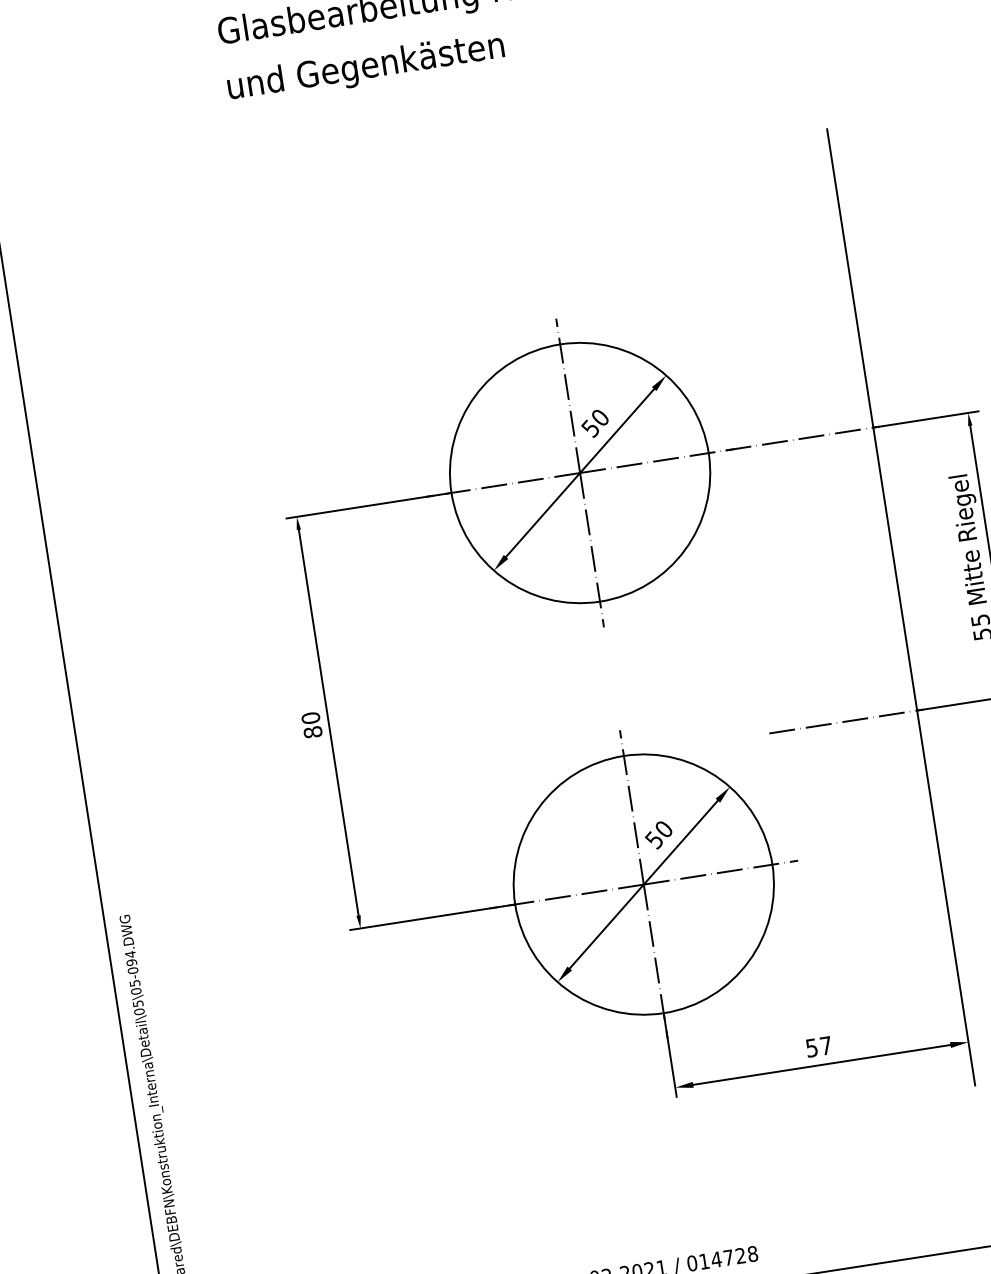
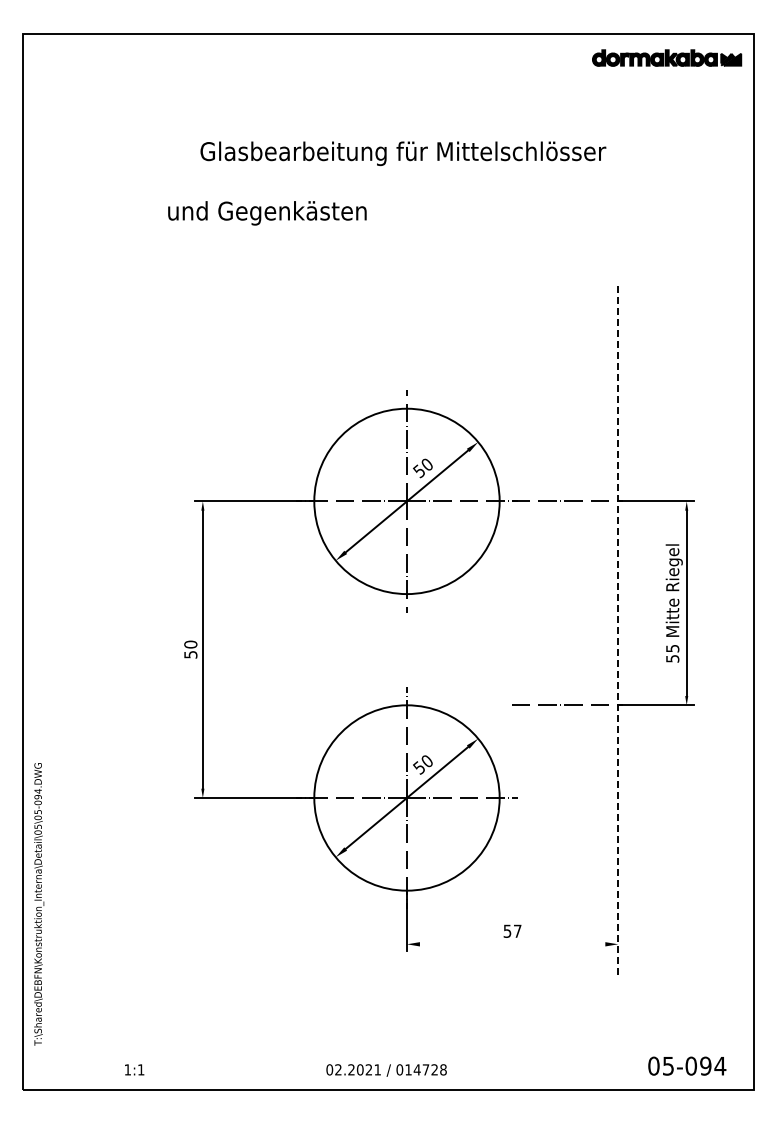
text: (366, 68) -> (267, 213), moved
line: (901, 606) -> (618, 630), solid -> dashed
text: (312, 731) -> (190, 654), 80 -> 50
line: (821, 1065) -> (512, 944), removed

